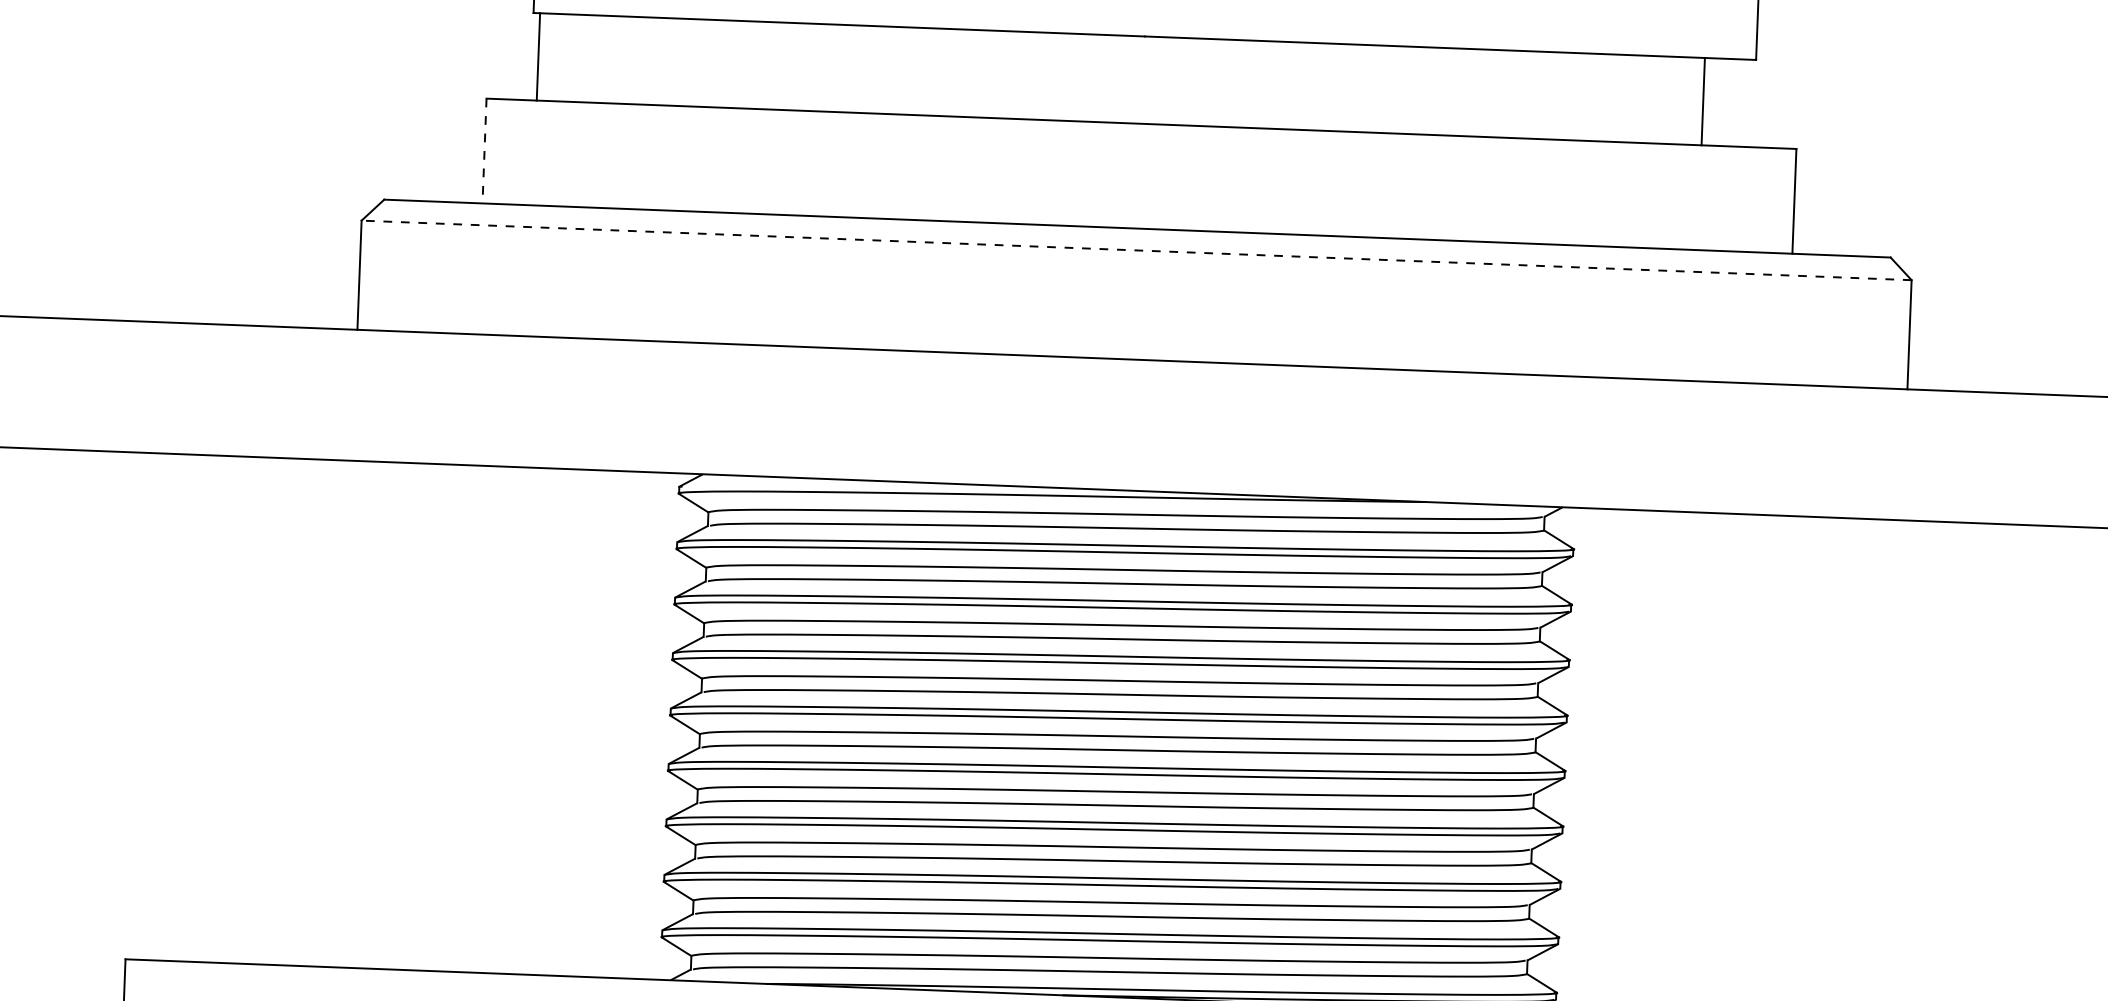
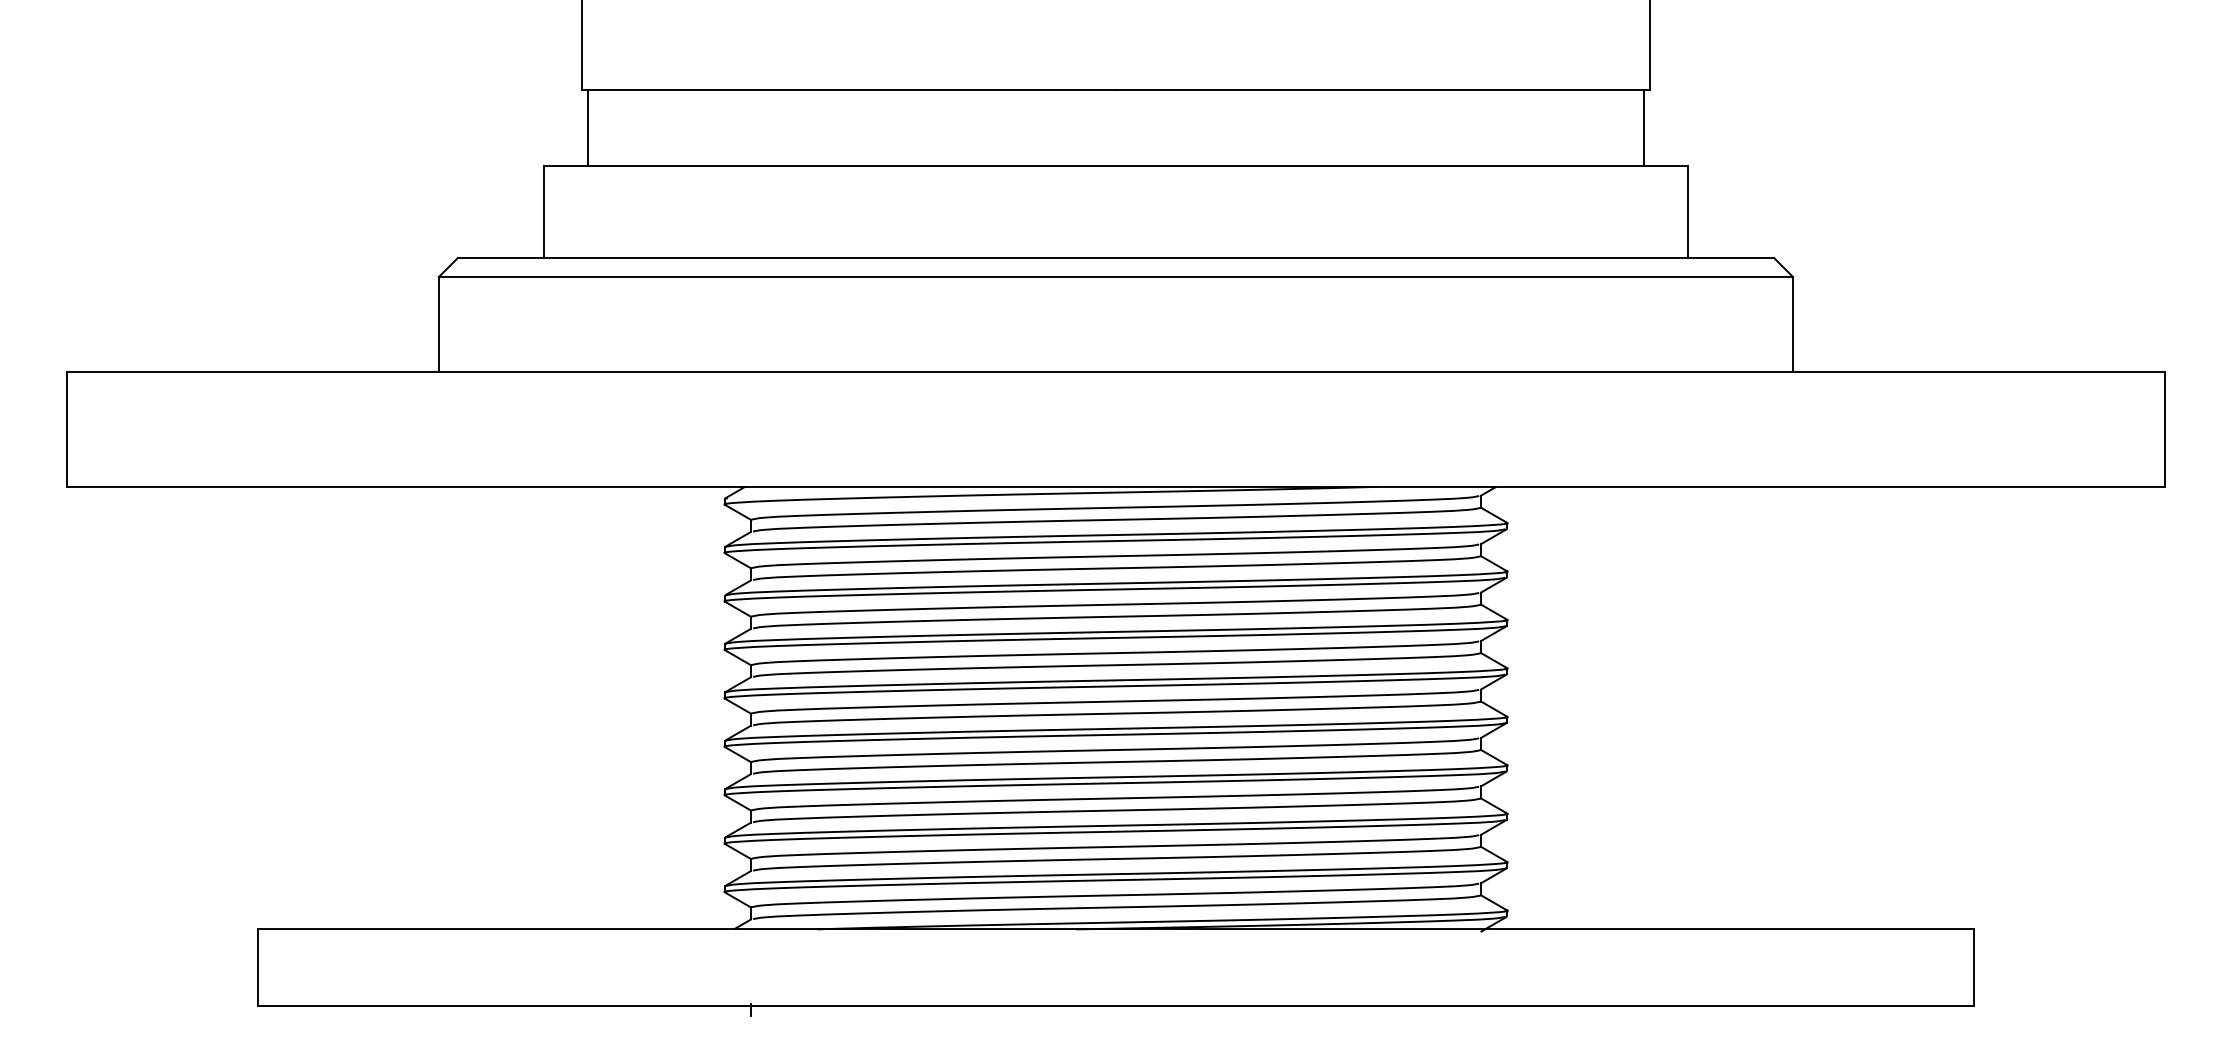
line: (1703, 101) -> (1644, 128), moved
line: (484, 151) -> (543, 212), dashed -> solid
line: (1136, 250) -> (1115, 277), dashed -> solid

